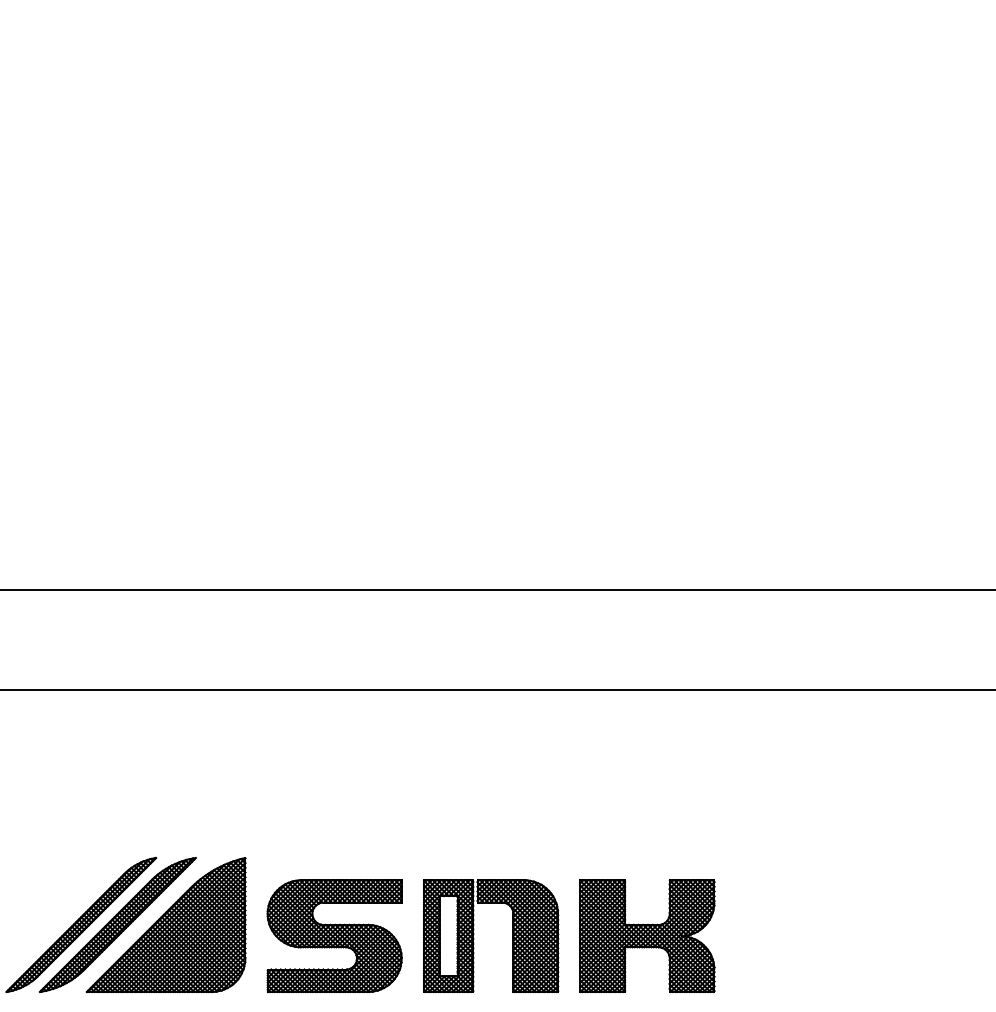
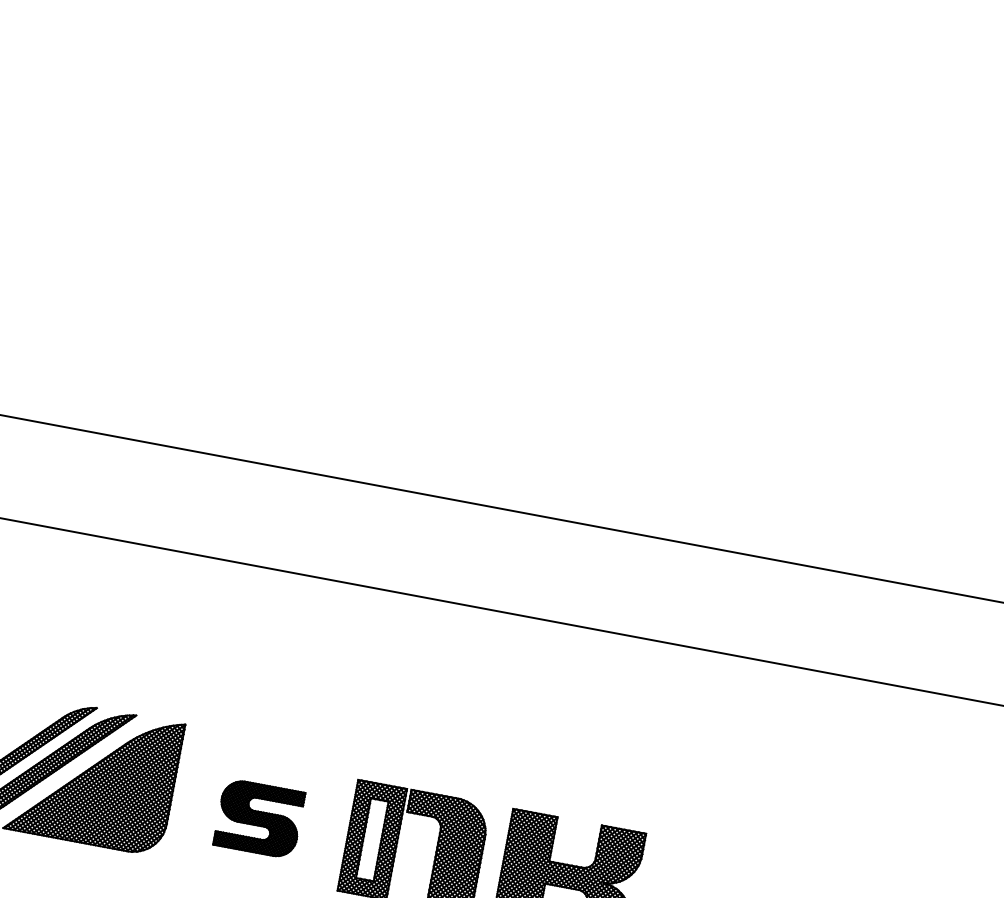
part: (334, 936) -> (259, 818), size x0.6

